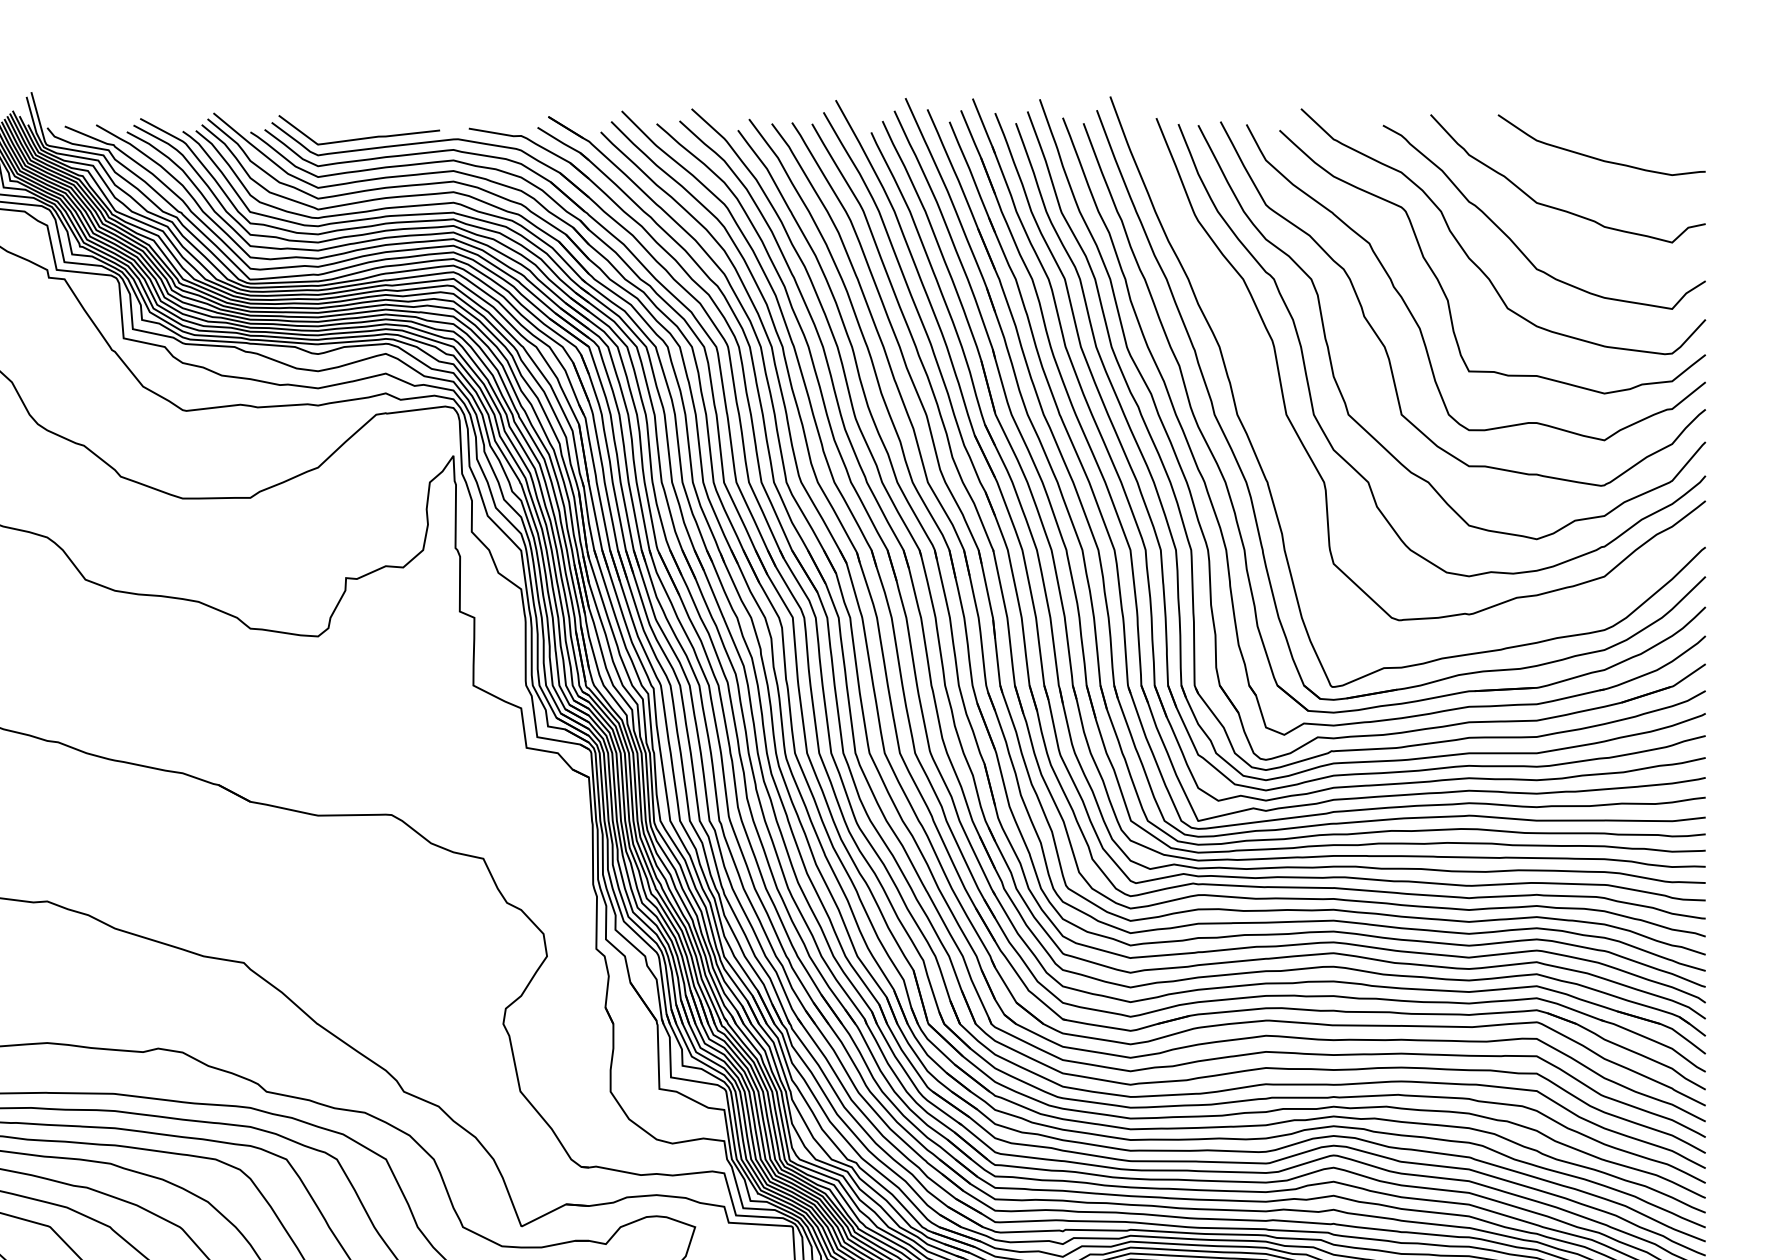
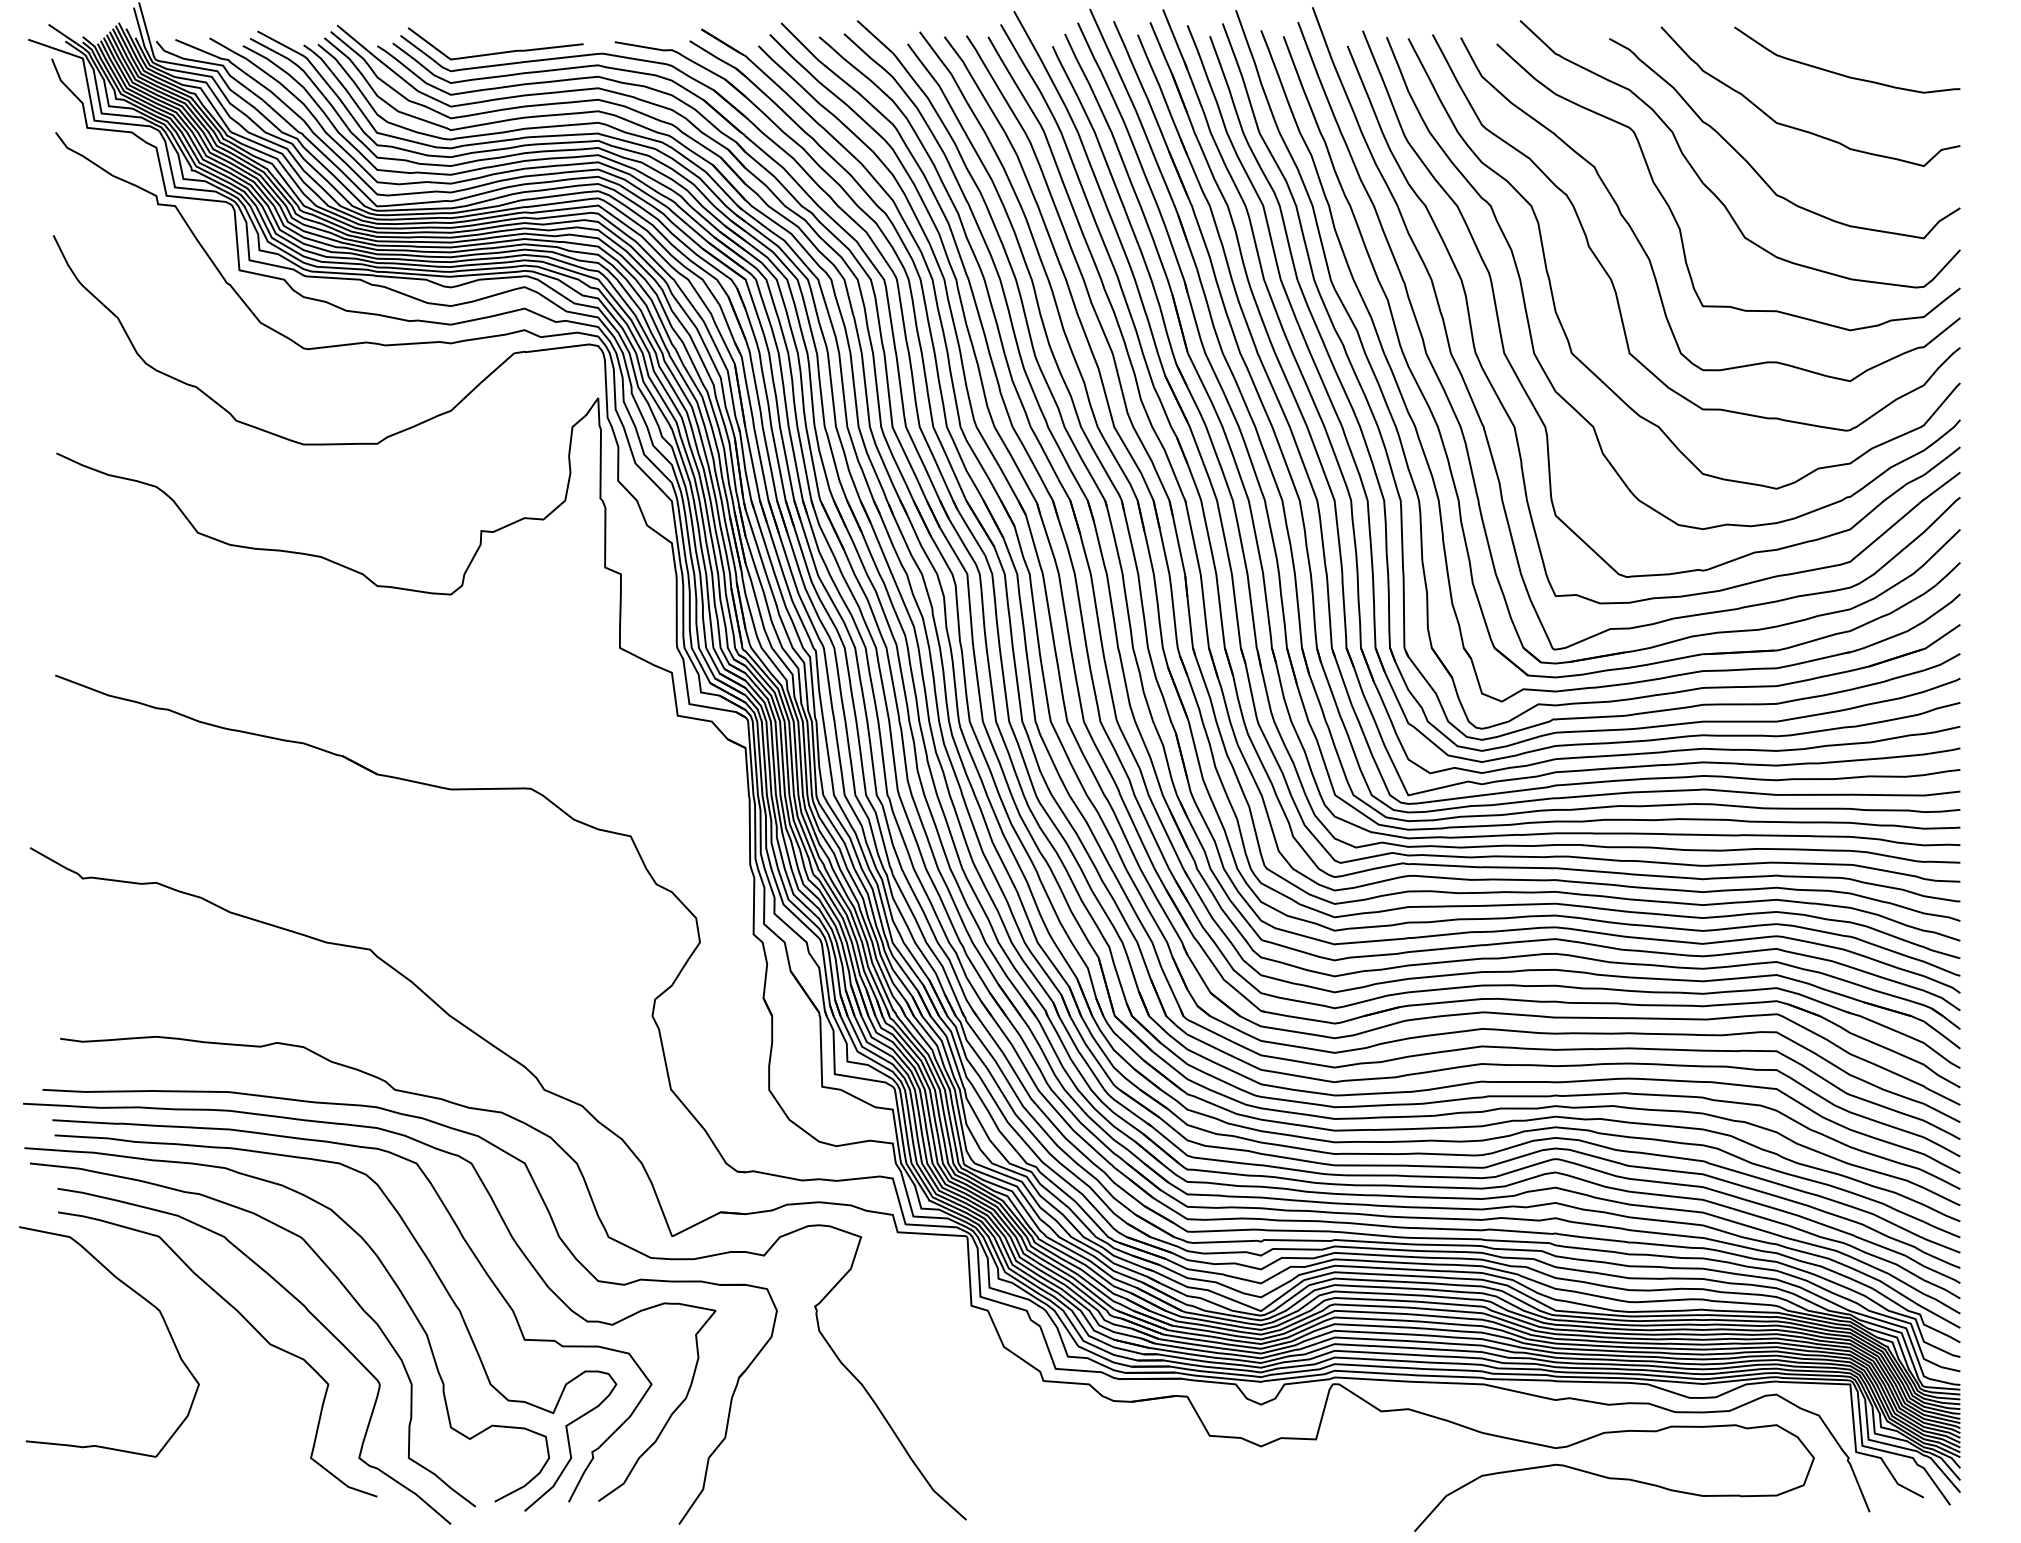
curve: (1287, 465) -> (1505, 408), added

